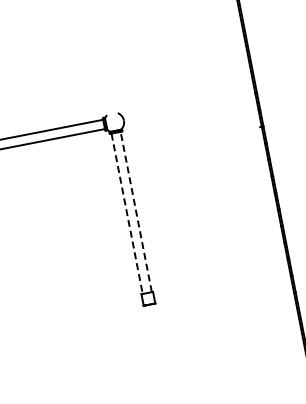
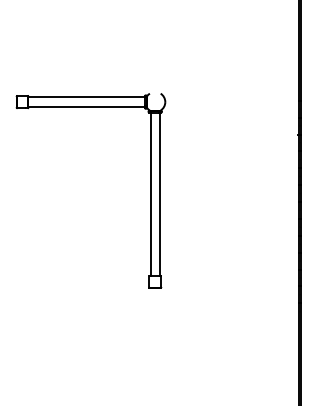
line: (135, 212) -> (159, 194), dashed -> solid
line: (127, 214) -> (150, 194), dashed -> solid

